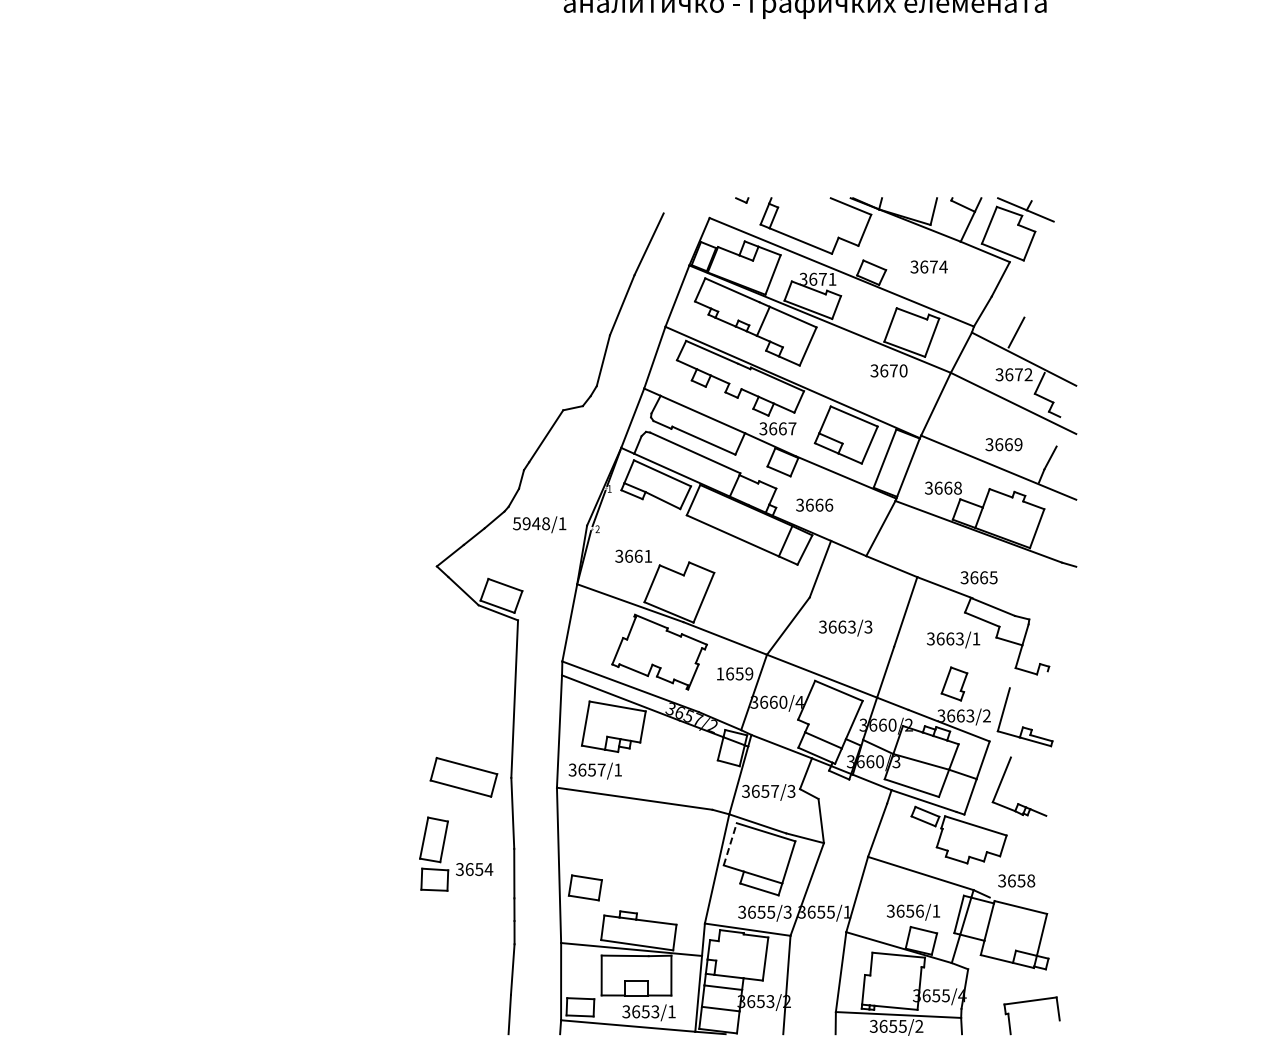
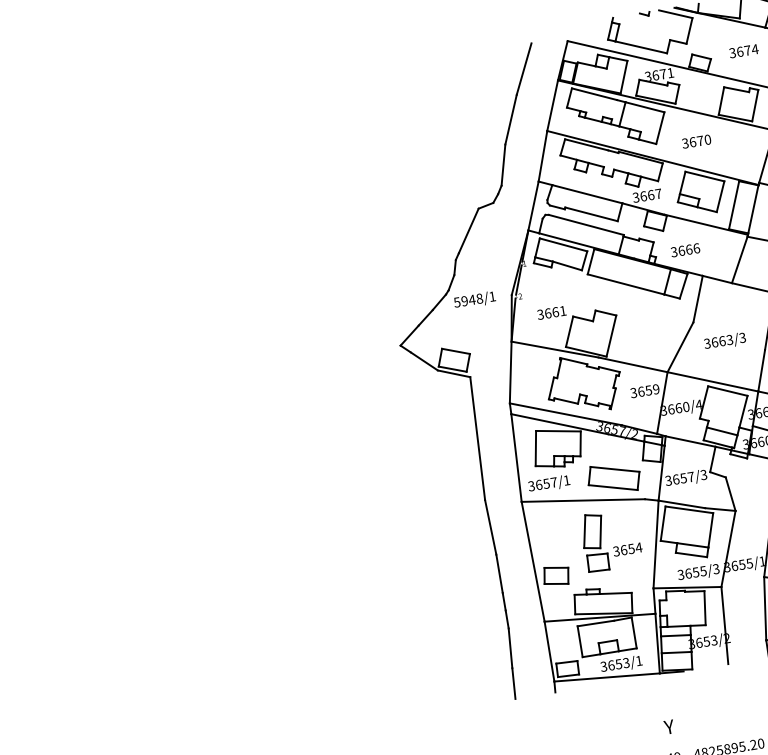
part: (742, 200) -> (645, 14), moved
text: (888, 370) -> (696, 141), moved
text: (720, 673) -> (633, 392), 1659 -> 3659
part: (463, 777) -> (613, 478), moved
line: (730, 843) -> (663, 523), dashed -> solid
part: (457, 863) -> (613, 547), moved

